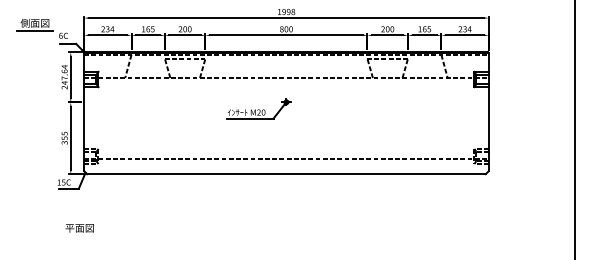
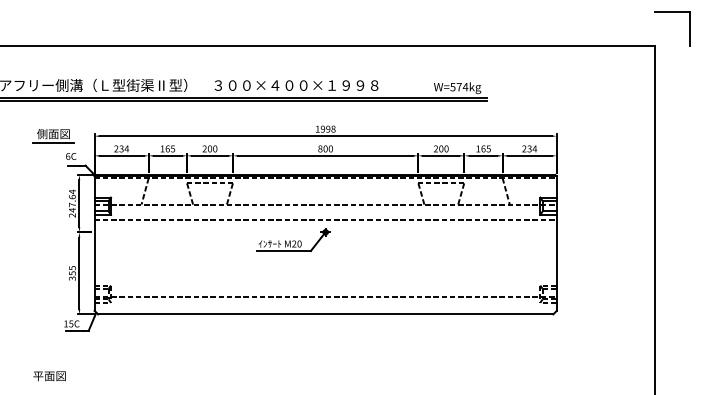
part: (34, 25) -> (53, 136), moved
line: (286, 91) -> (325, 219), added
text: (79, 228) -> (49, 376), moved

